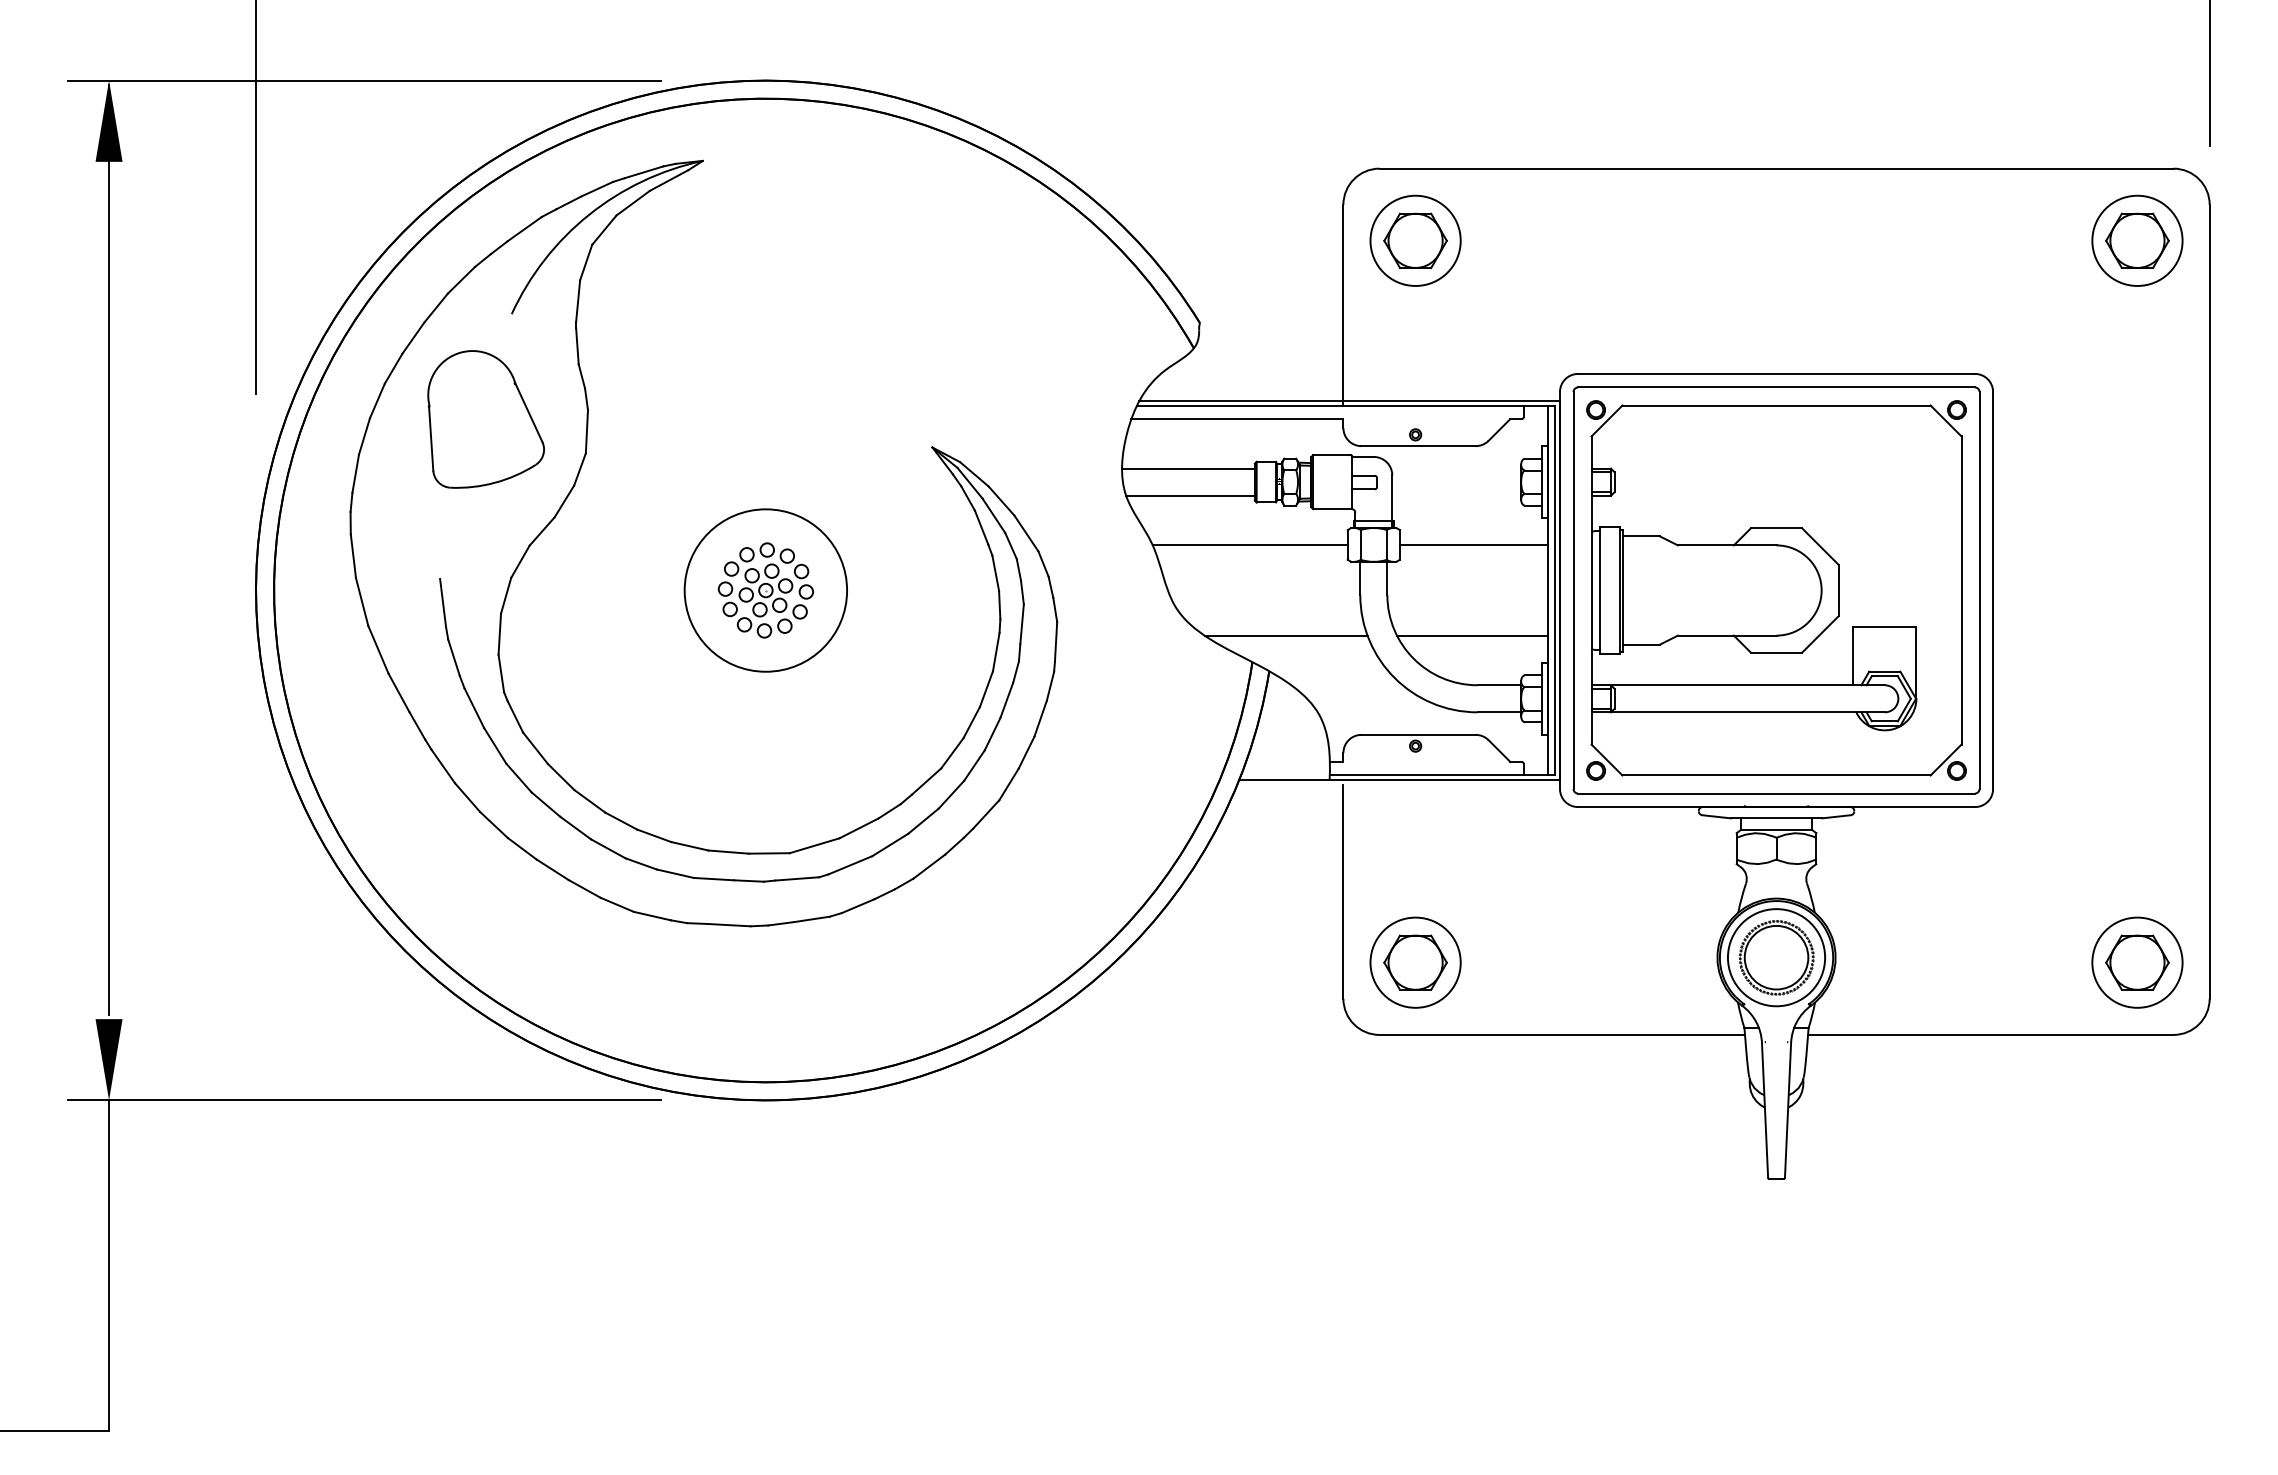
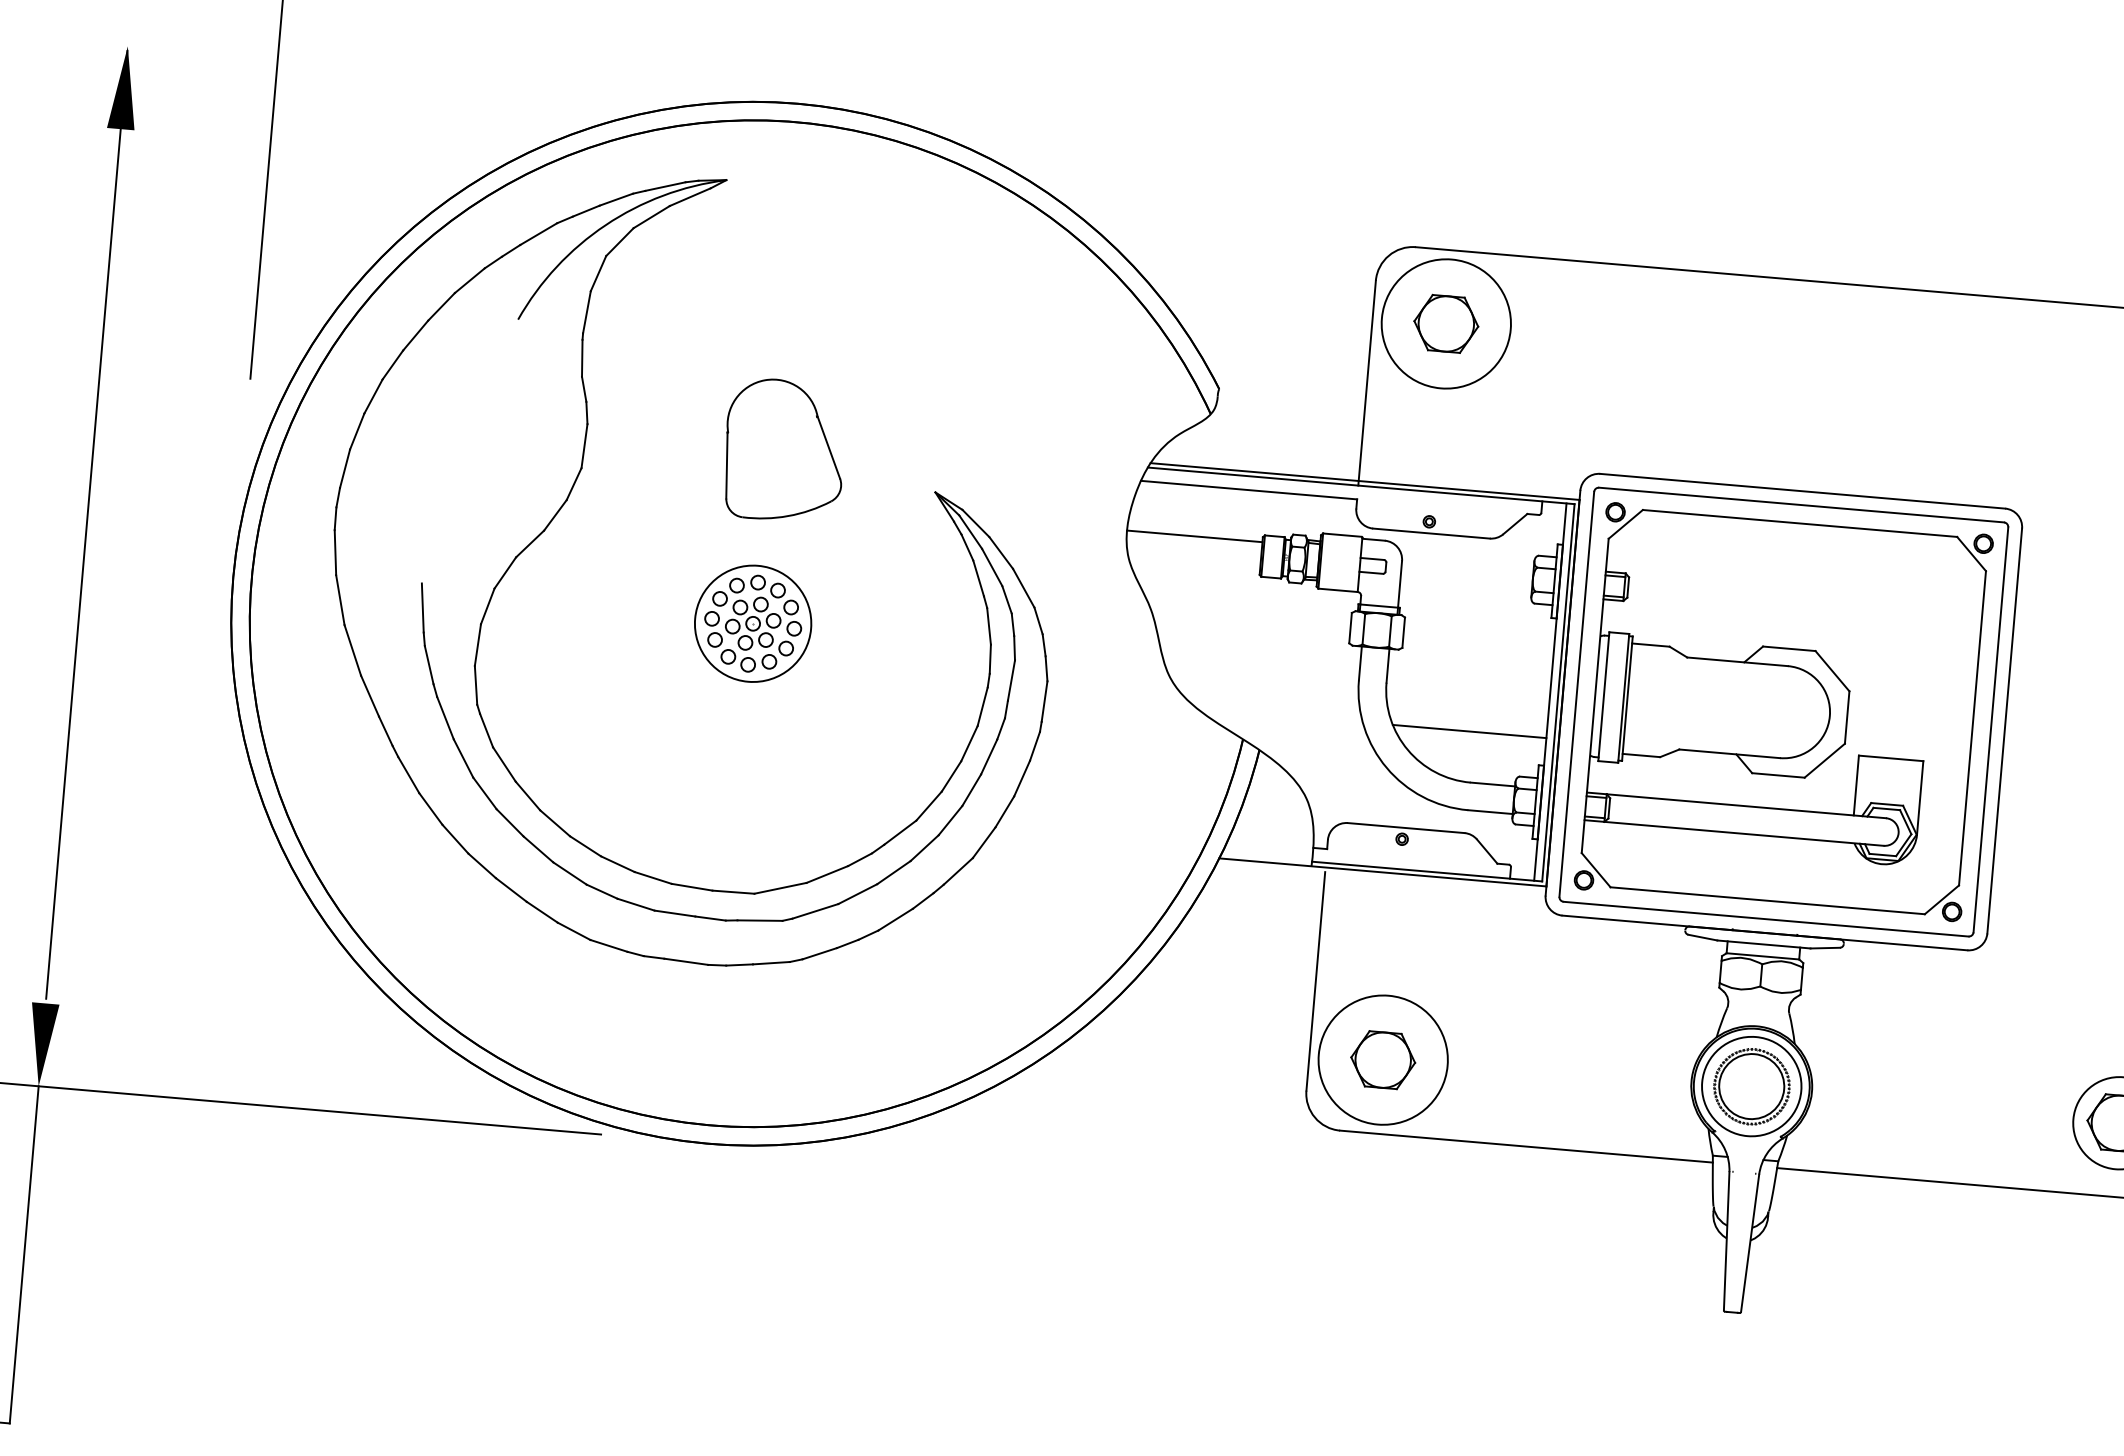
line: (364, 80) -> (388, 68), removed
circle: (1415, 240) -> (1446, 323), size x1.4
part: (485, 419) -> (784, 450), moved
line: (1190, 495) -> (1194, 563), removed
line: (1249, 545) -> (1250, 620), removed
line: (1473, 545) -> (1478, 639), removed
circle: (765, 590) -> (752, 623), size x0.7
line: (1285, 635) -> (1279, 715), removed
circle: (1415, 962) -> (1383, 1059), size x1.4

